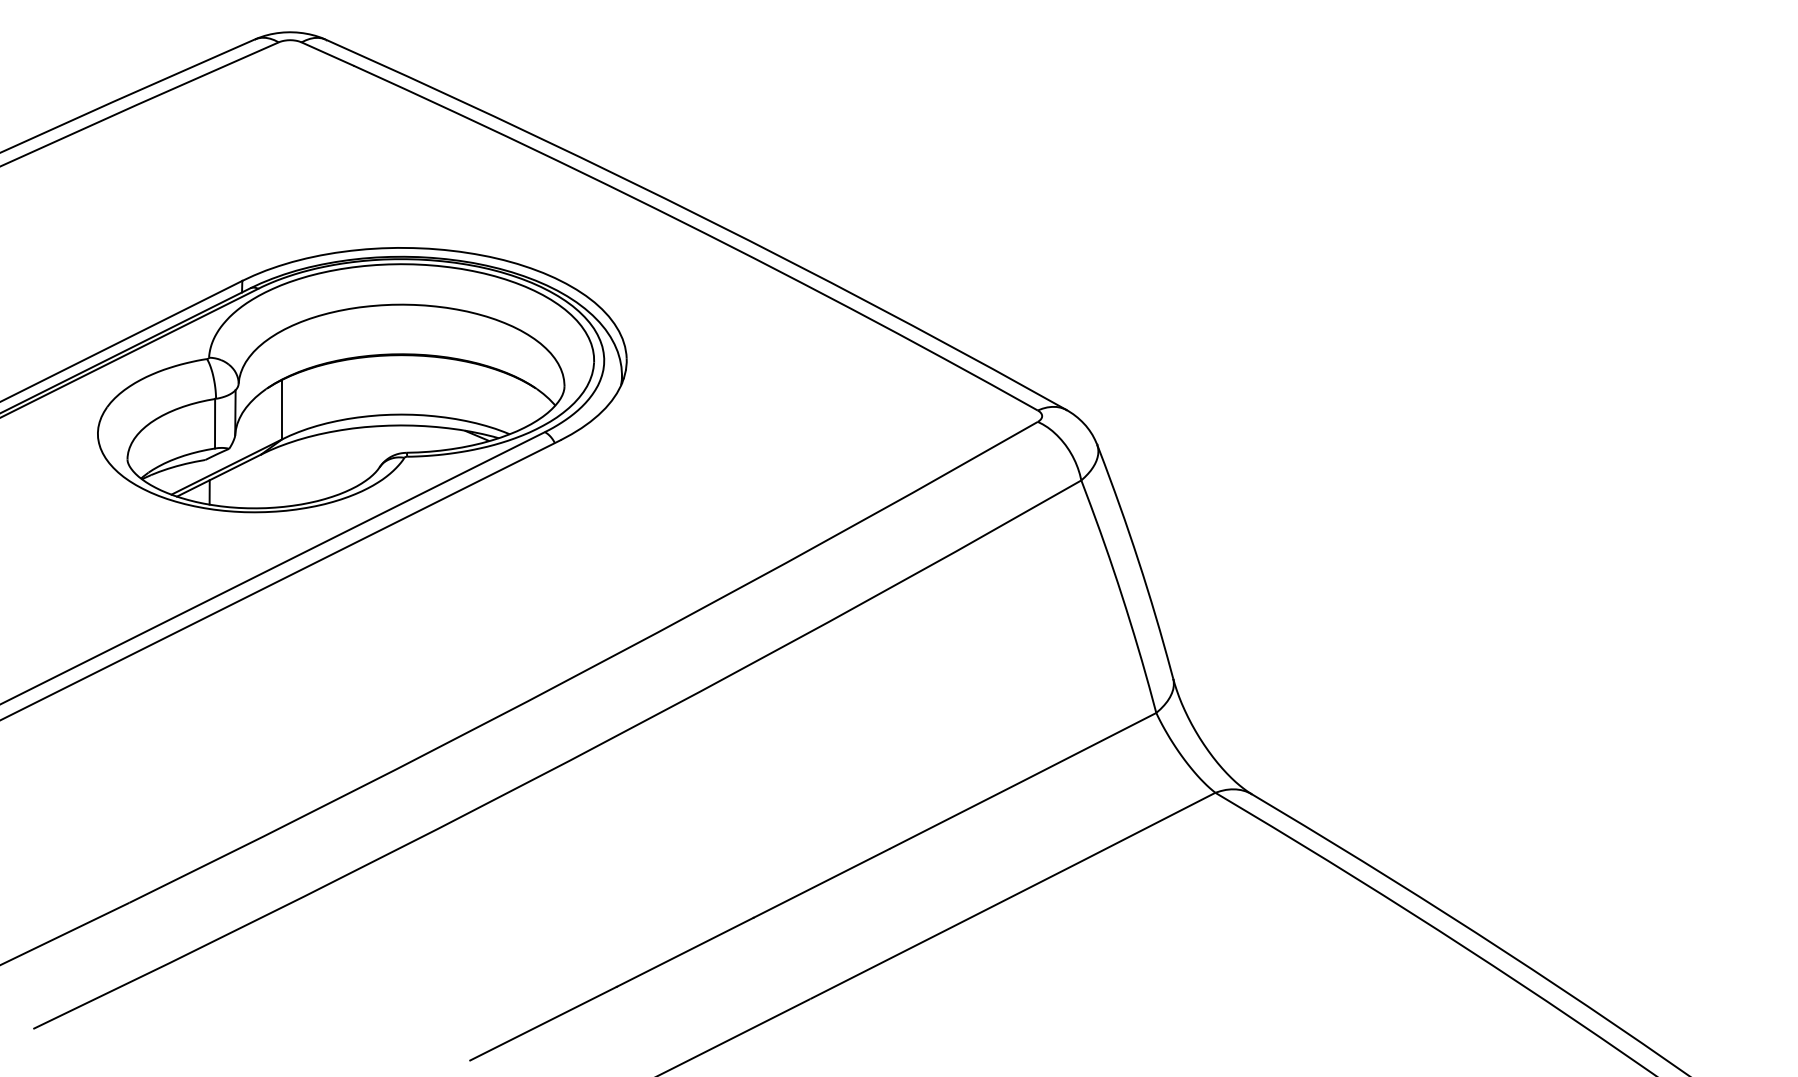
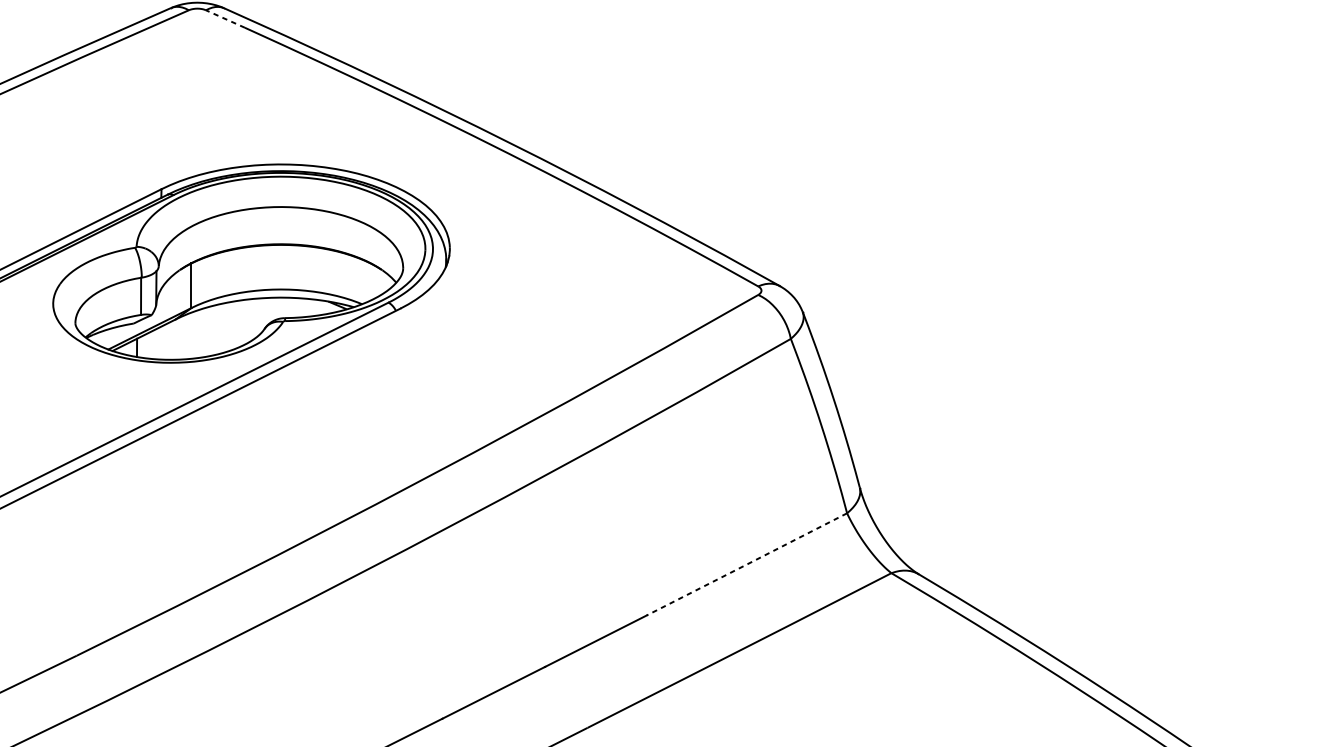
line: (327, 53) -> (225, 18), solid -> dashed
line: (1023, 780) -> (747, 563), solid -> dashed

